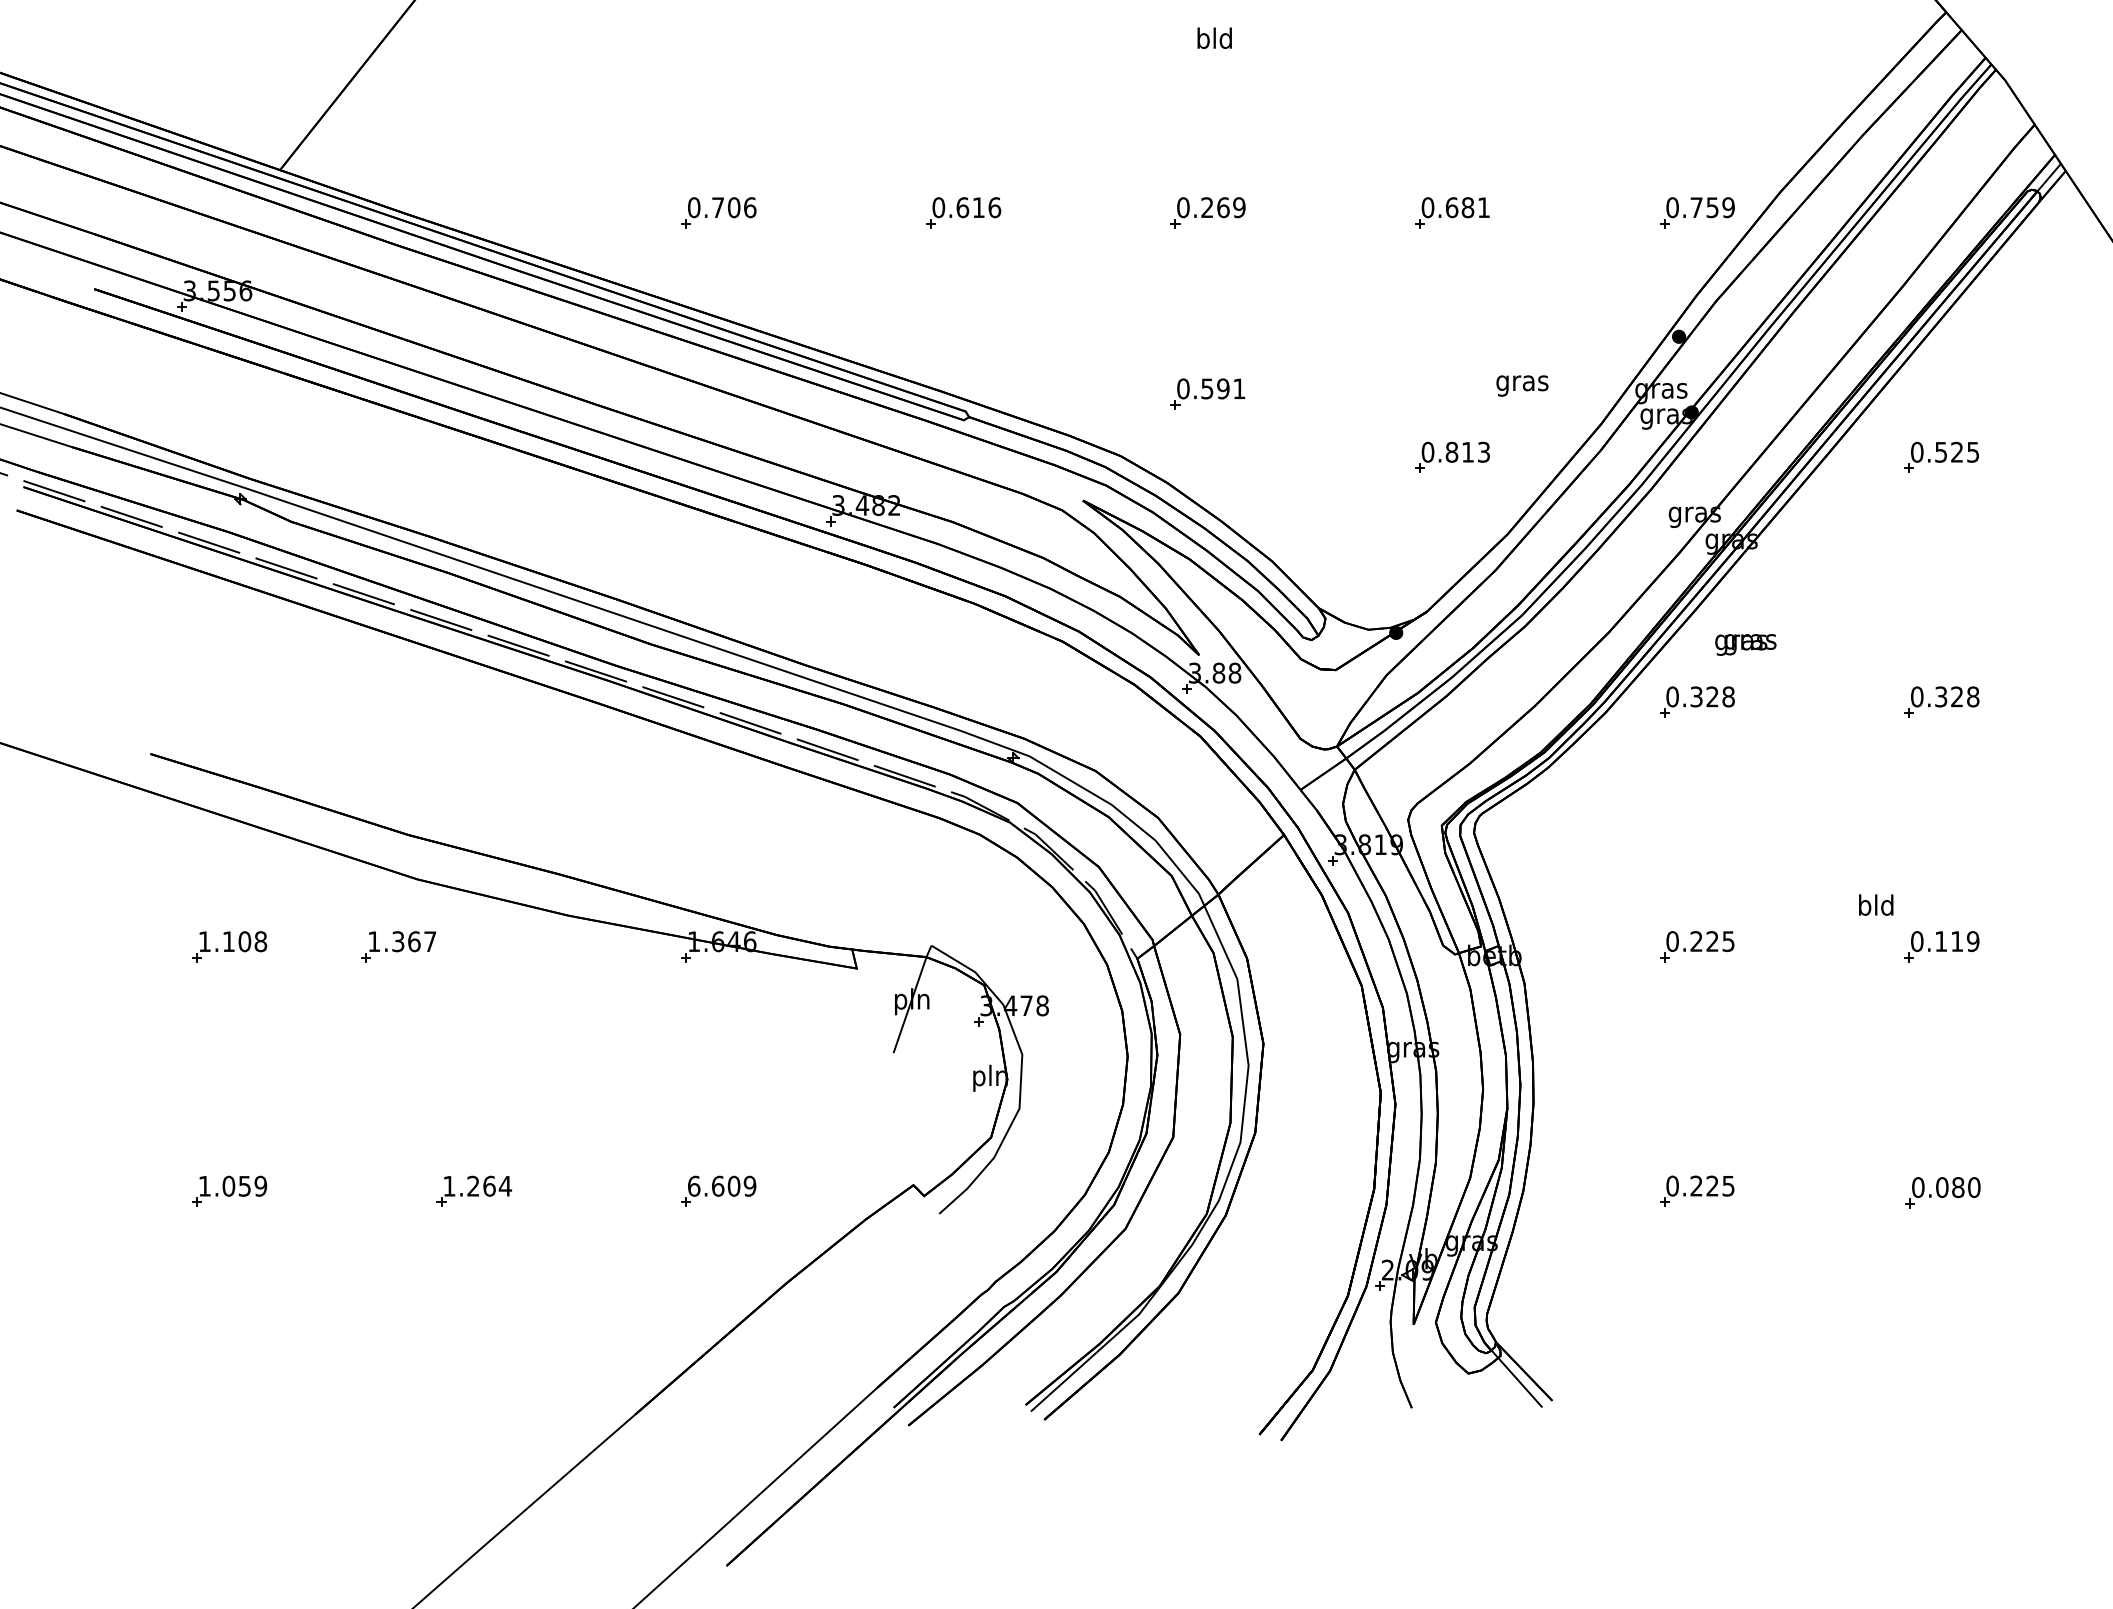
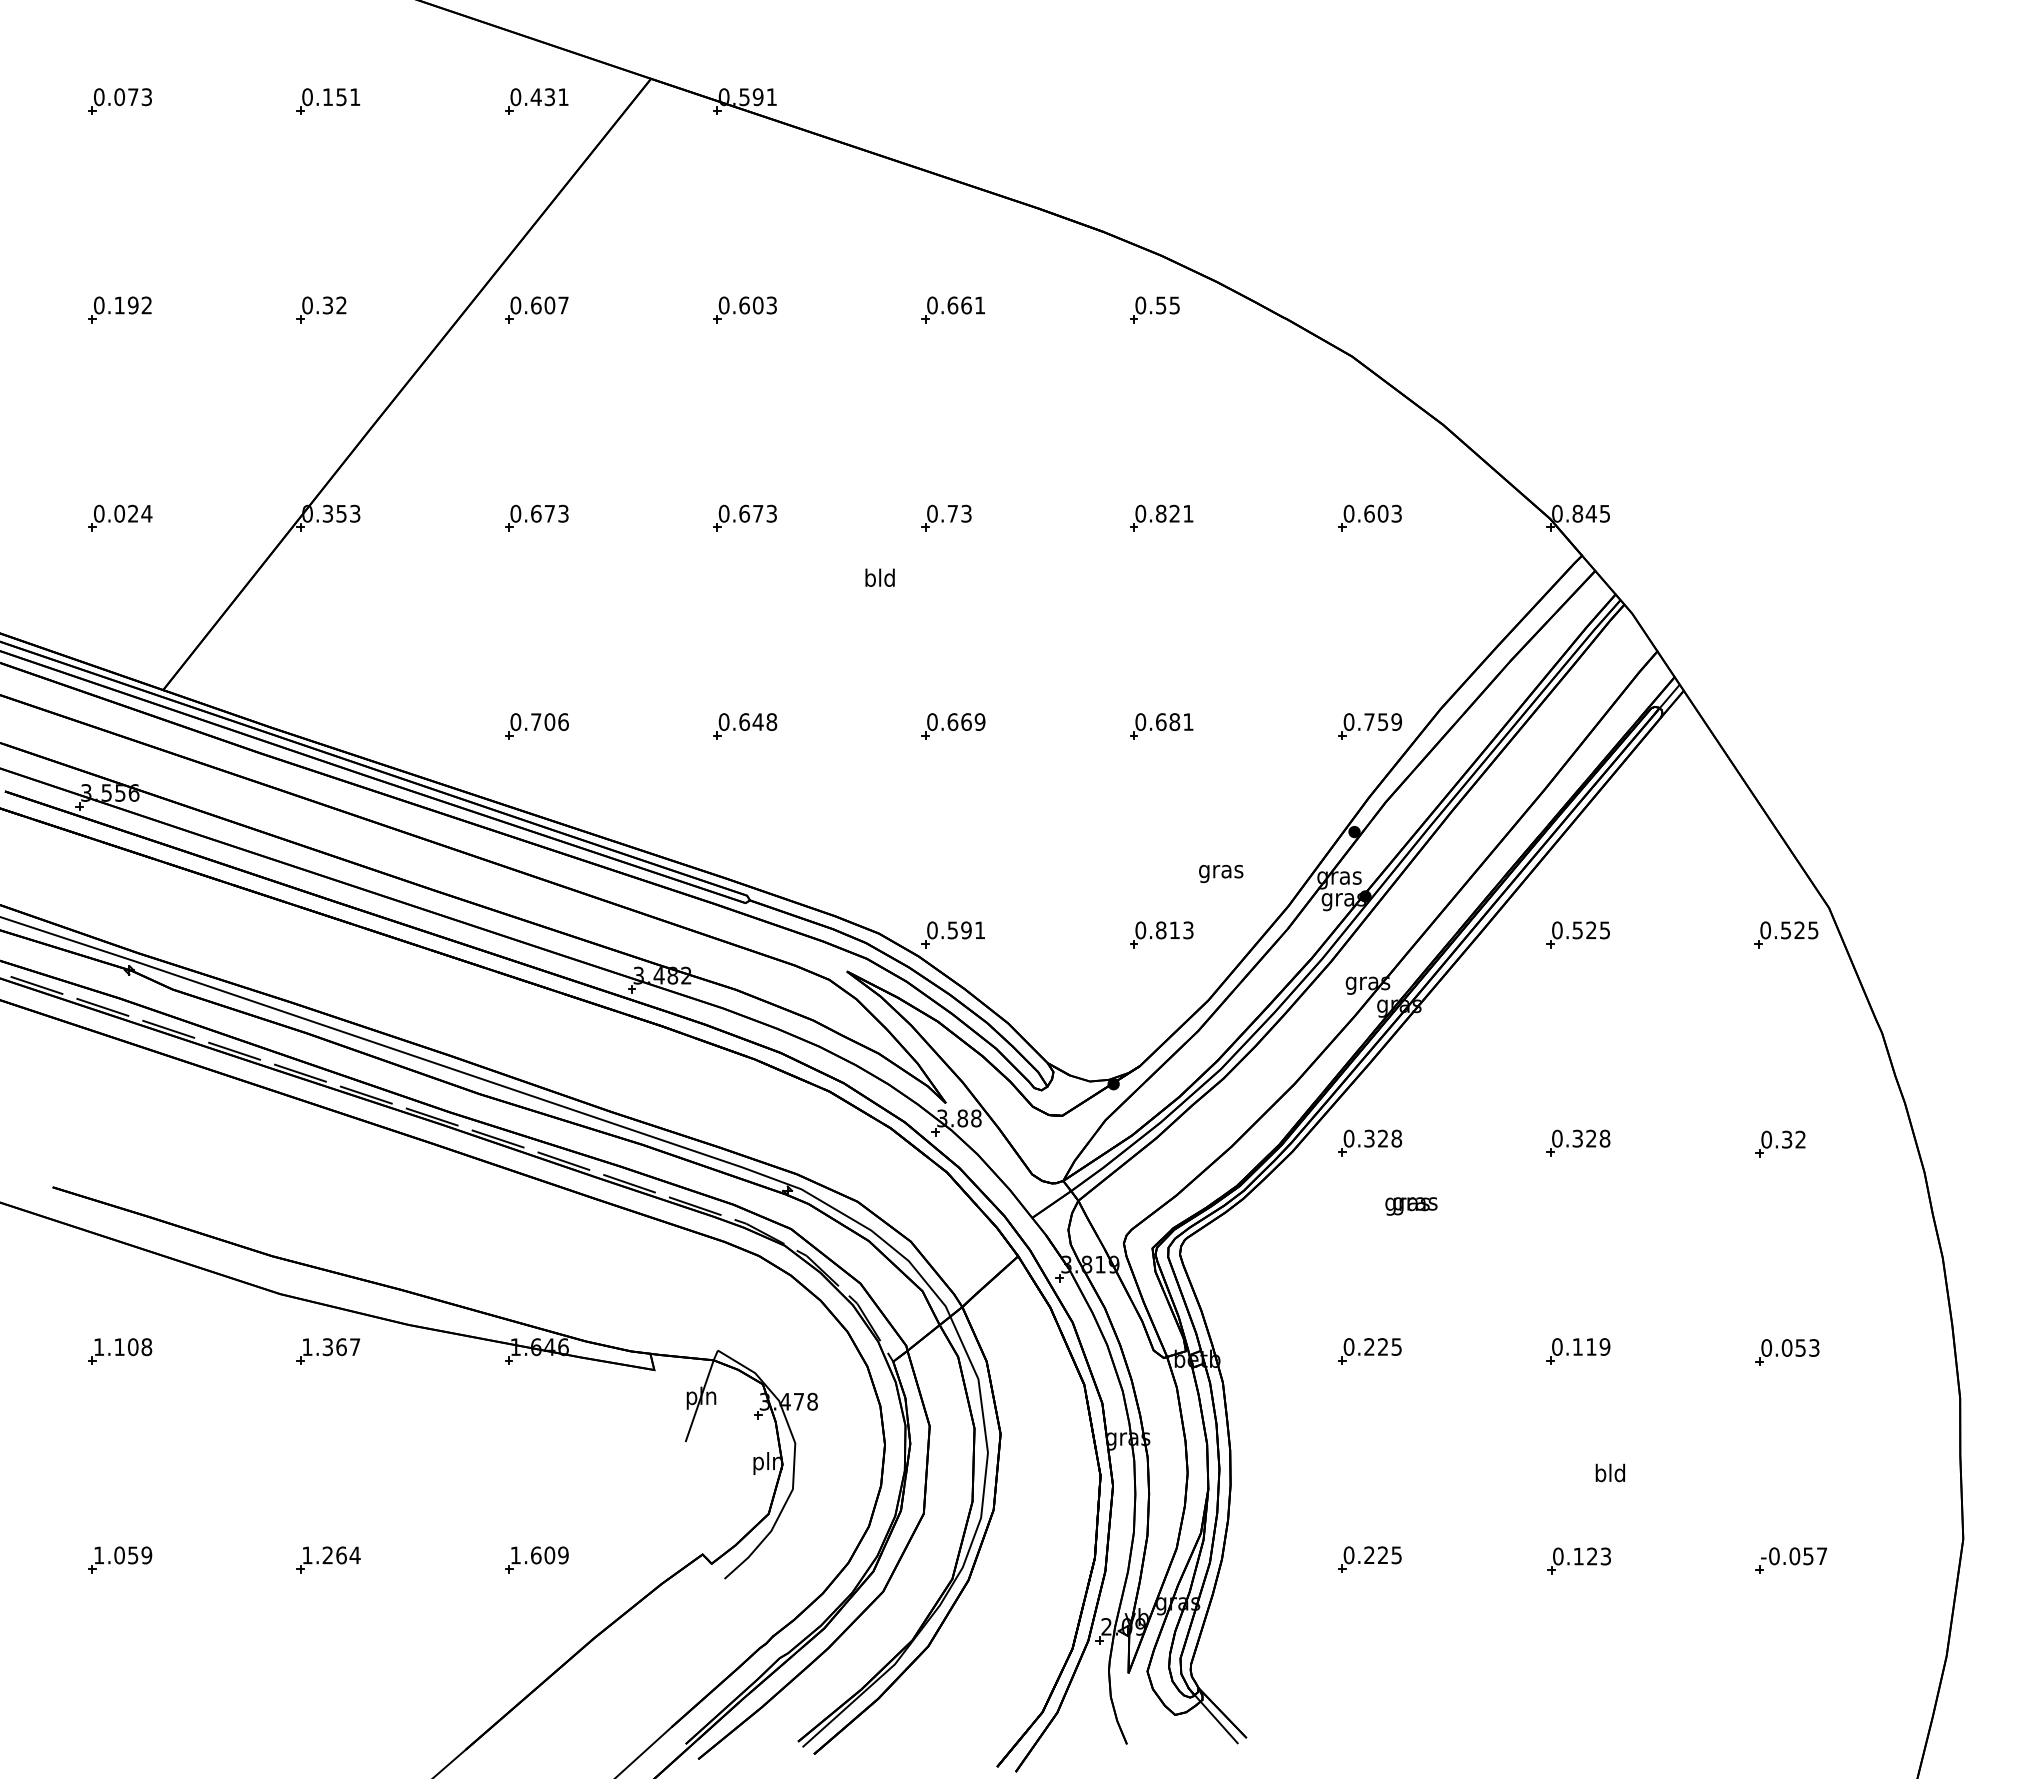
text: (1213, 37) -> (879, 577), moved
text: (986, 206) -> (764, 721), 0.616 -> 0.648
text: (1206, 206) -> (952, 721), 0.269 -> 0.669
part: (1206, 393) -> (952, 934), moved
text: (1745, 645) -> (1411, 1206), moved
text: (1875, 904) -> (1609, 1472), moved
part: (399, 946) -> (328, 1351), moved
text: (693, 1186) -> (515, 1555), 6.609 -> 1.609
text: (1958, 1187) -> (1592, 1556), 0.080 -> 0.123

